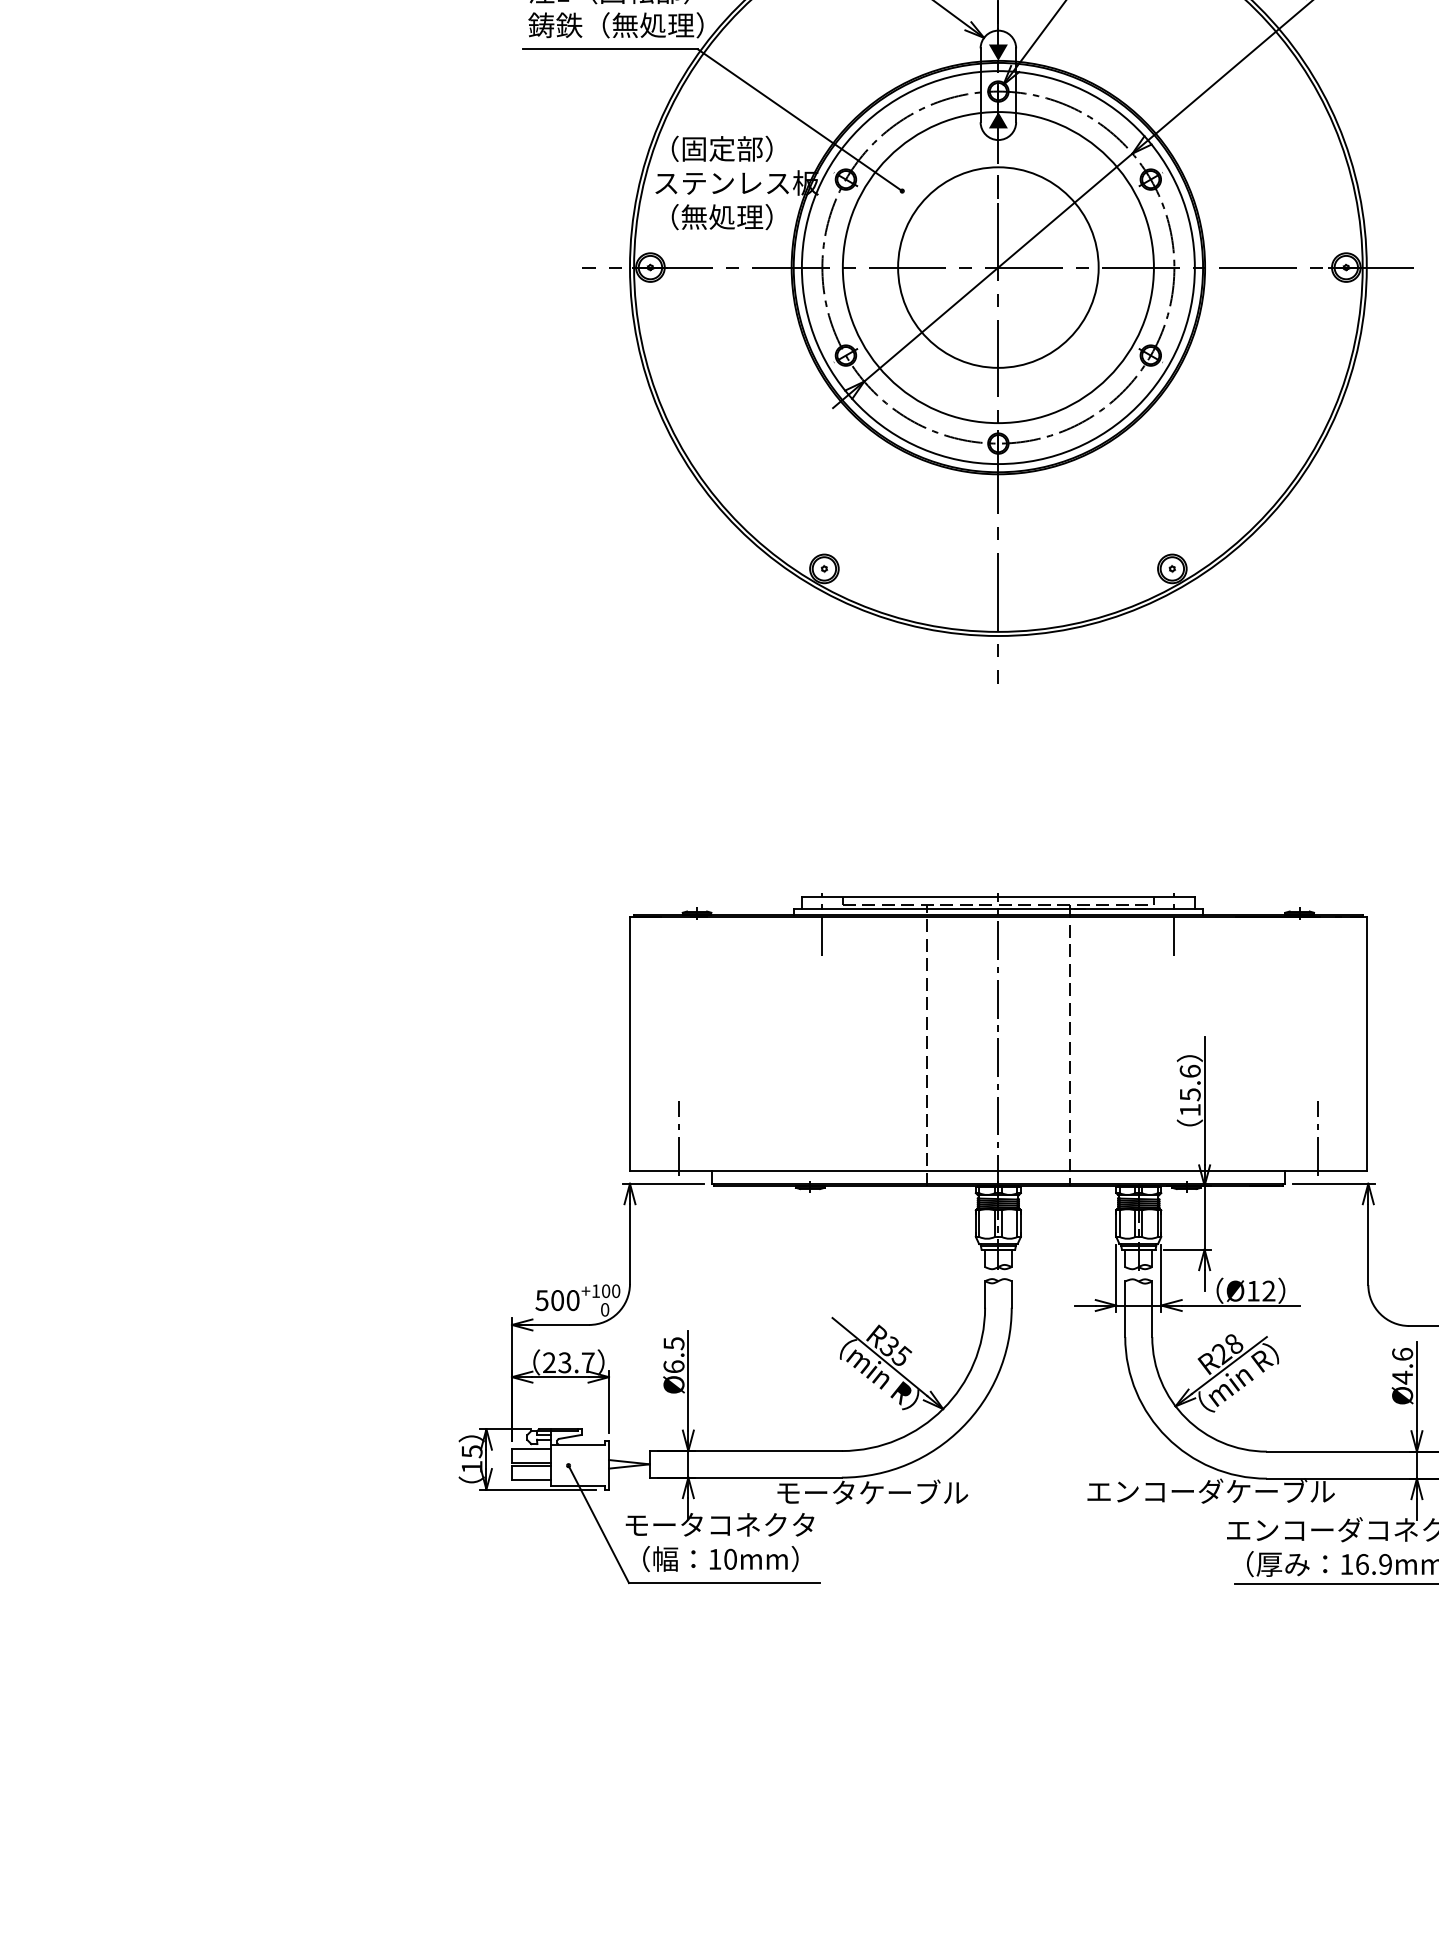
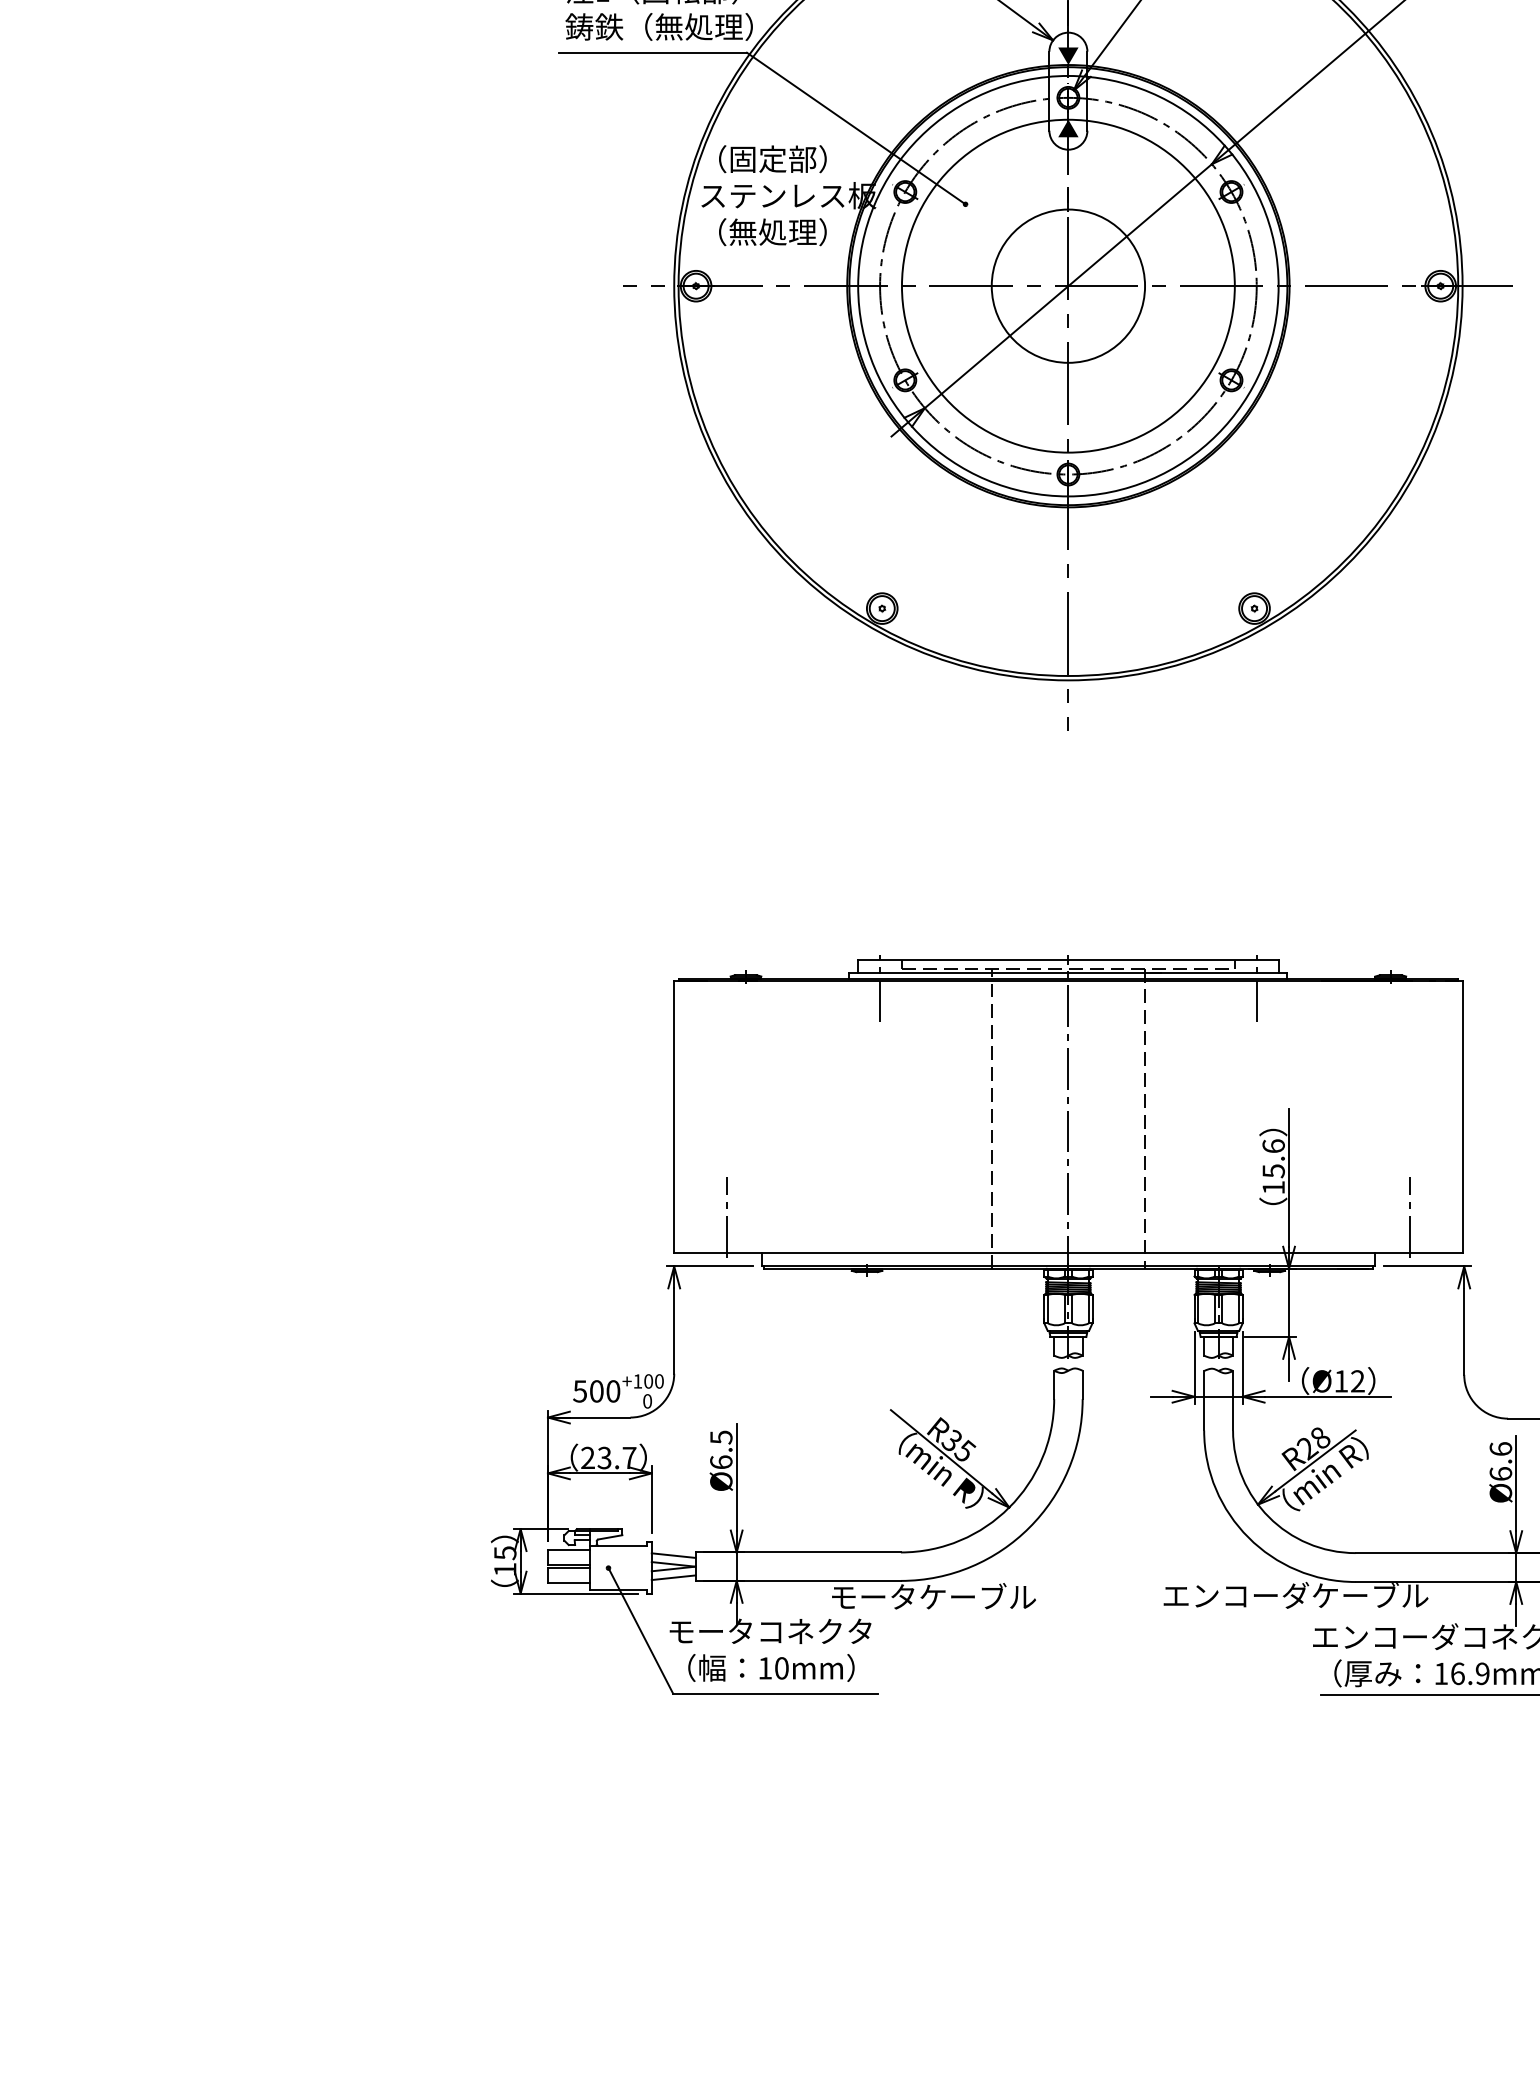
circle: (998, 266) -> (1068, 285), size x0.71
text: (1402, 1377) -> (1500, 1473), Ø4.6 -> Ø6.6
line: (629, 1453) -> (673, 1555), added
line: (629, 1474) -> (673, 1577), added

